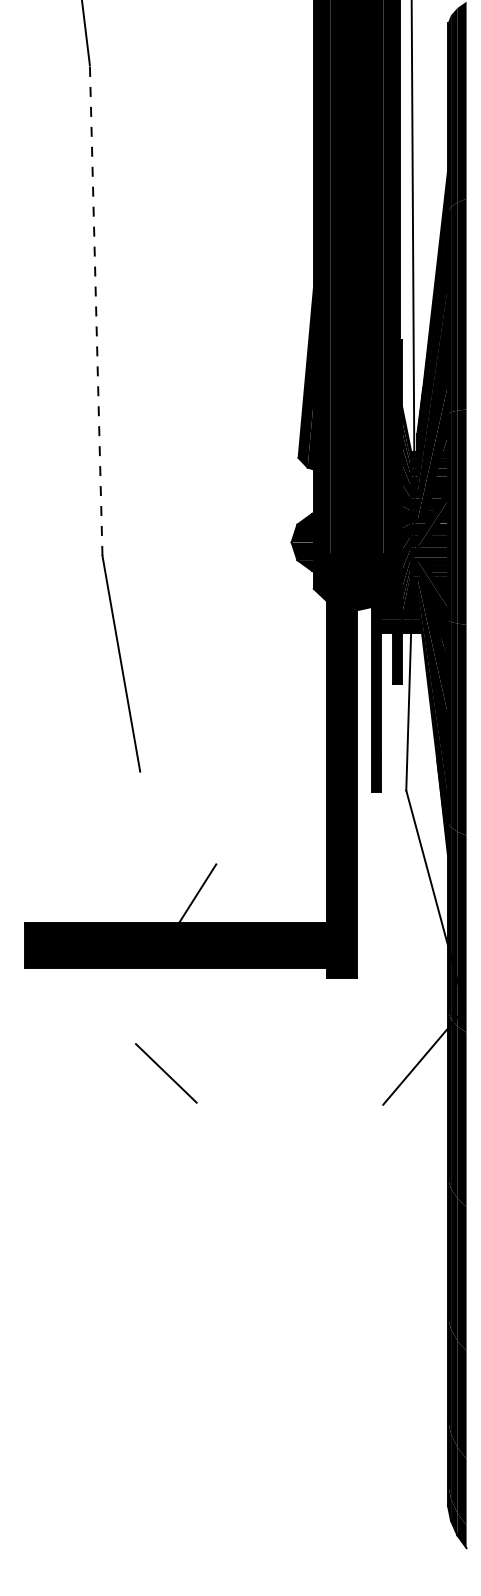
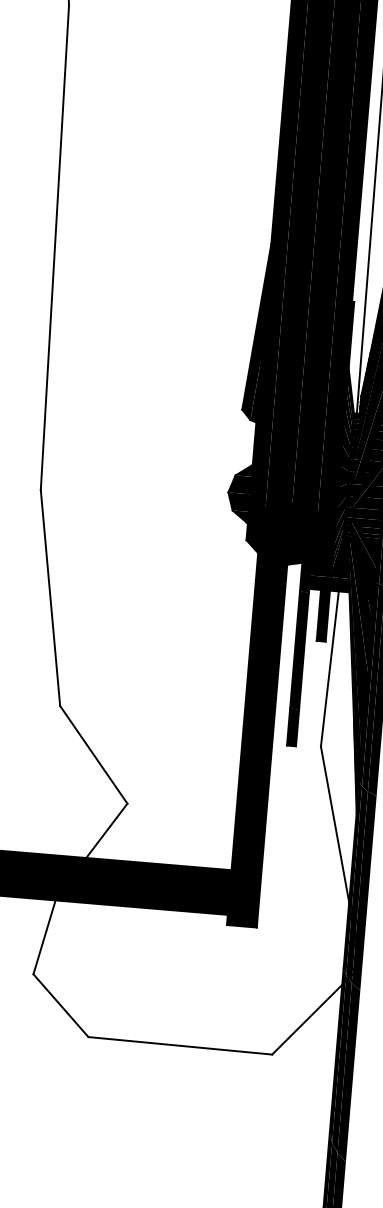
line: (96, 310) -> (55, 247), dashed -> solid
line: (178, 817) -> (94, 754), added
line: (144, 1004) -> (45, 935), added
line: (289, 1103) -> (179, 1045), added

